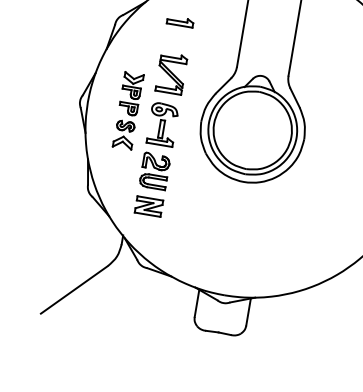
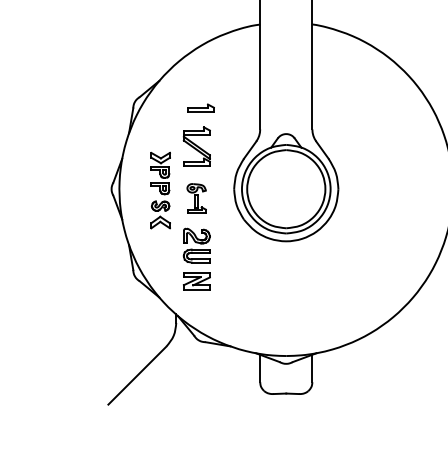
part: (180, 20) -> (200, 107), moved
part: (162, 124) -> (196, 198), size x0.7

